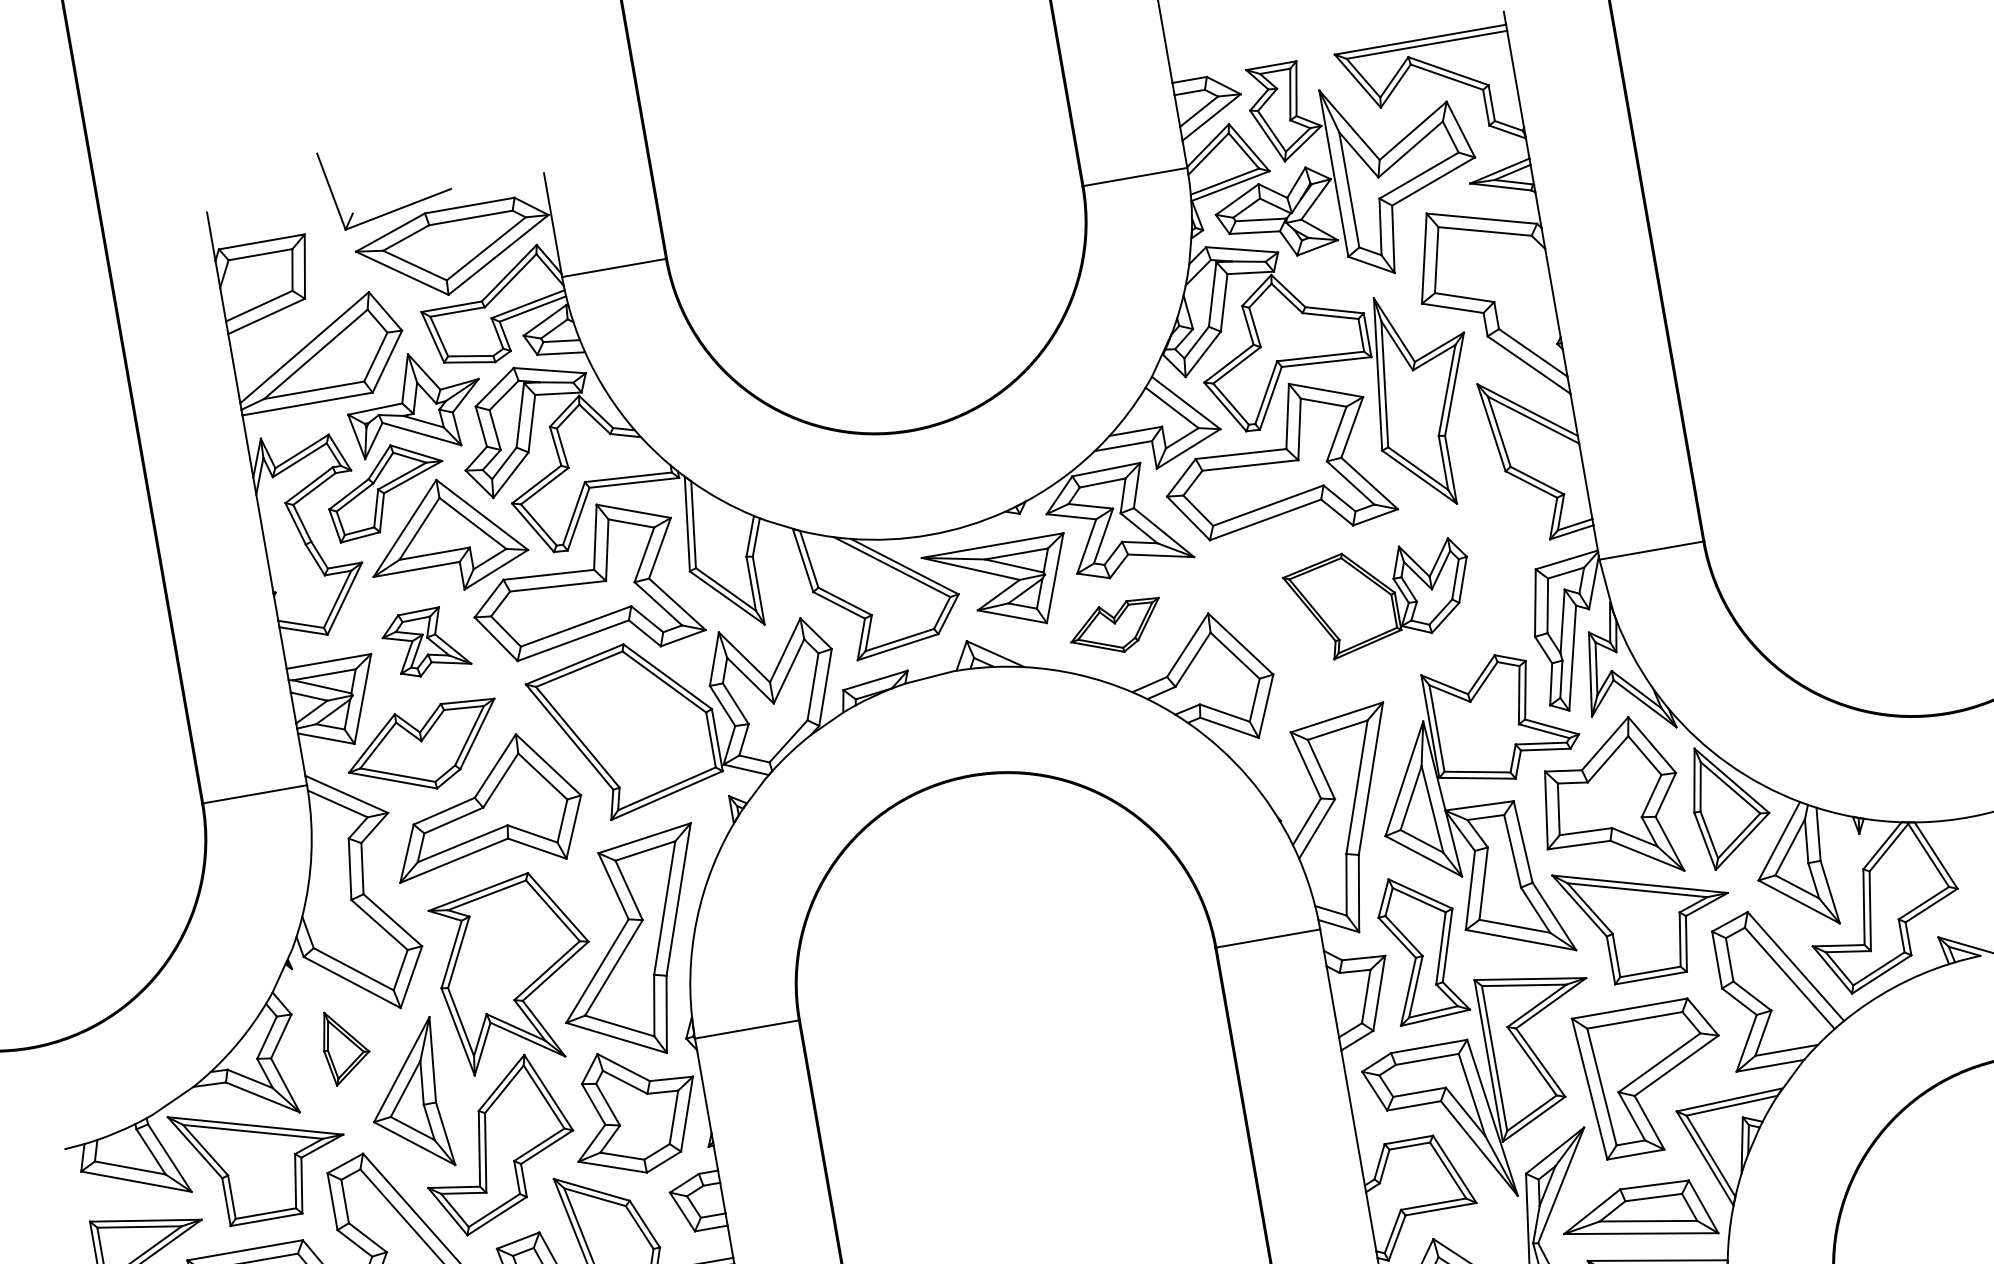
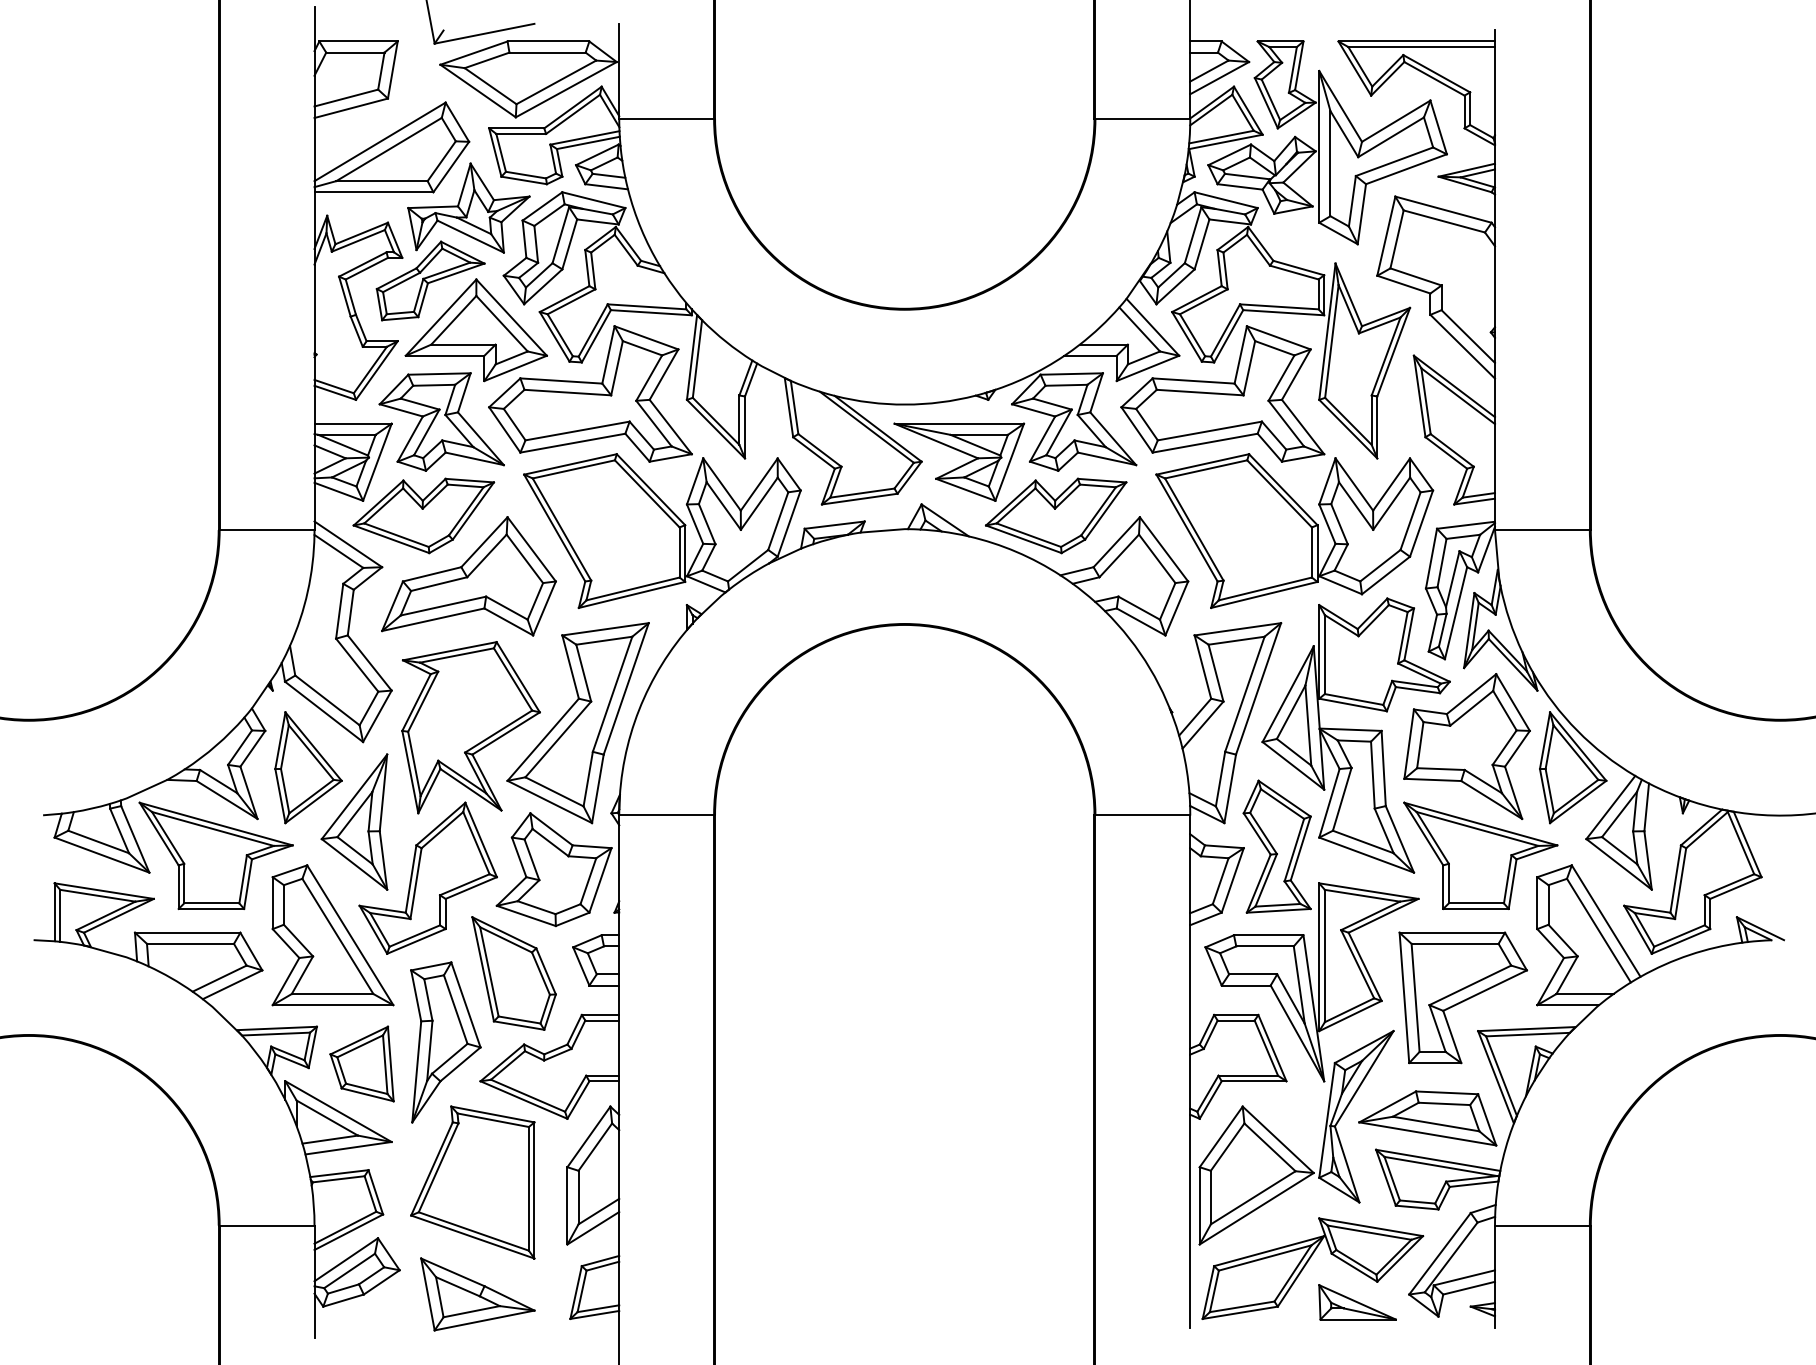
part: (1380, 599) -> (1294, 531), size x1.67
part: (1116, 627) -> (1056, 515), size x1.67
part: (425, 642) -> (441, 421), size x1.67
part: (345, 1046) -> (308, 767), size x1.67

